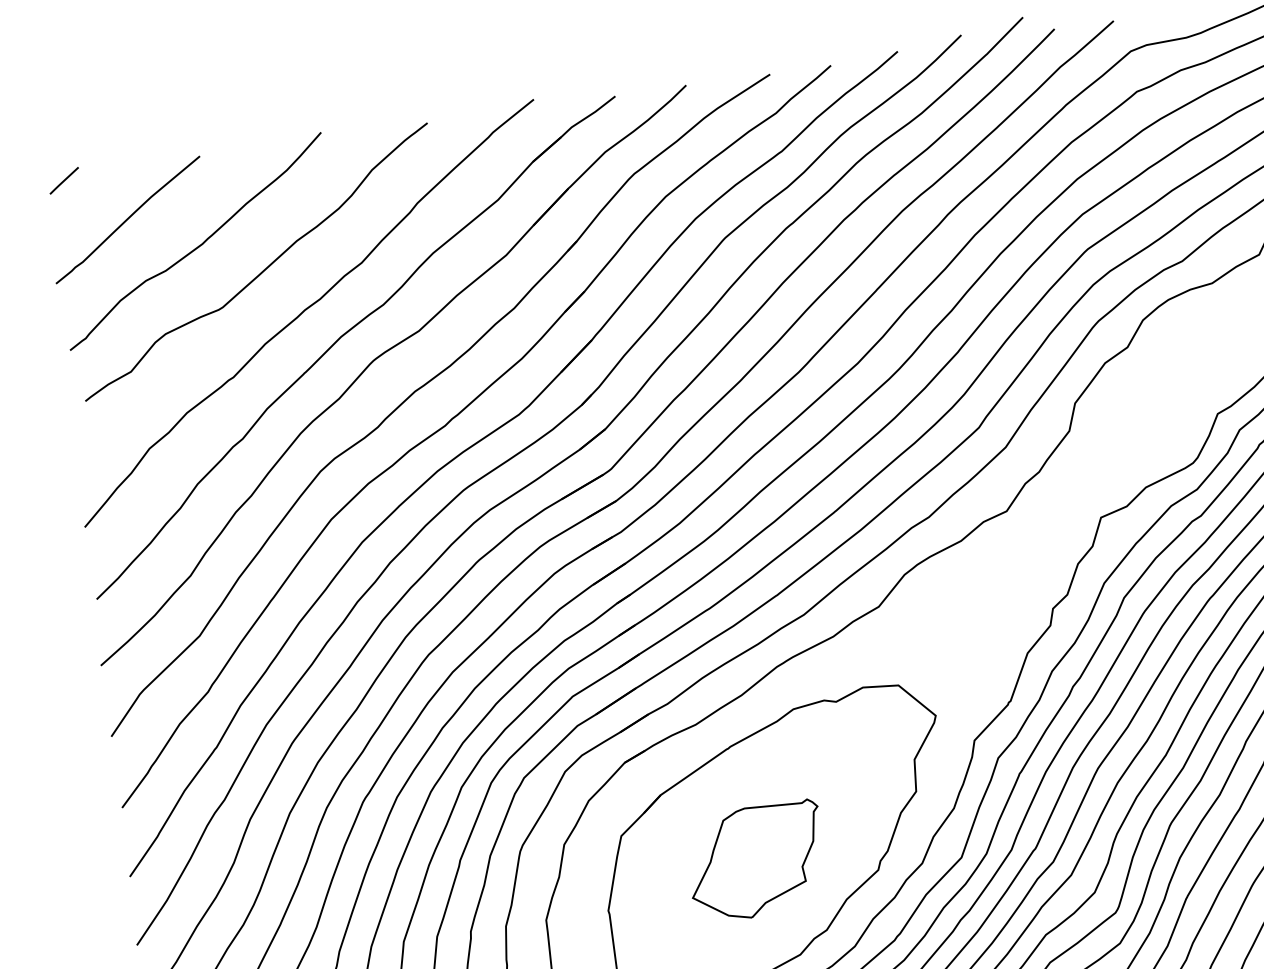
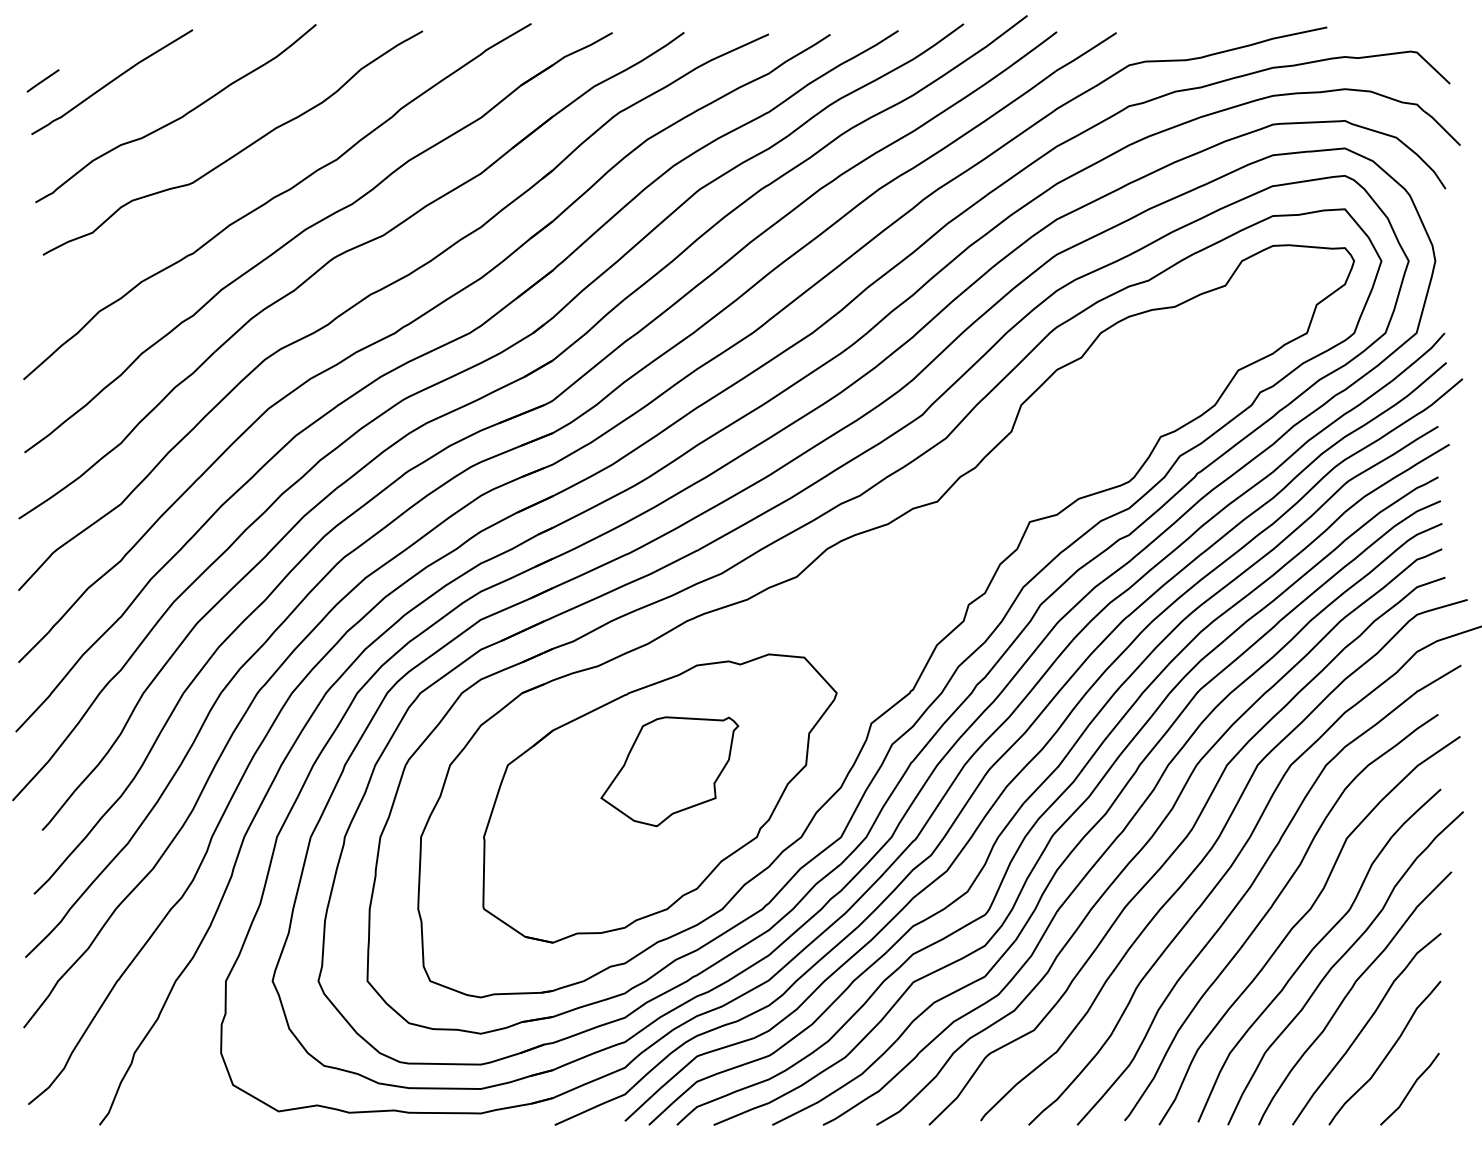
line: (63, 180) -> (42, 80), moved
part: (756, 861) -> (669, 771), moved

